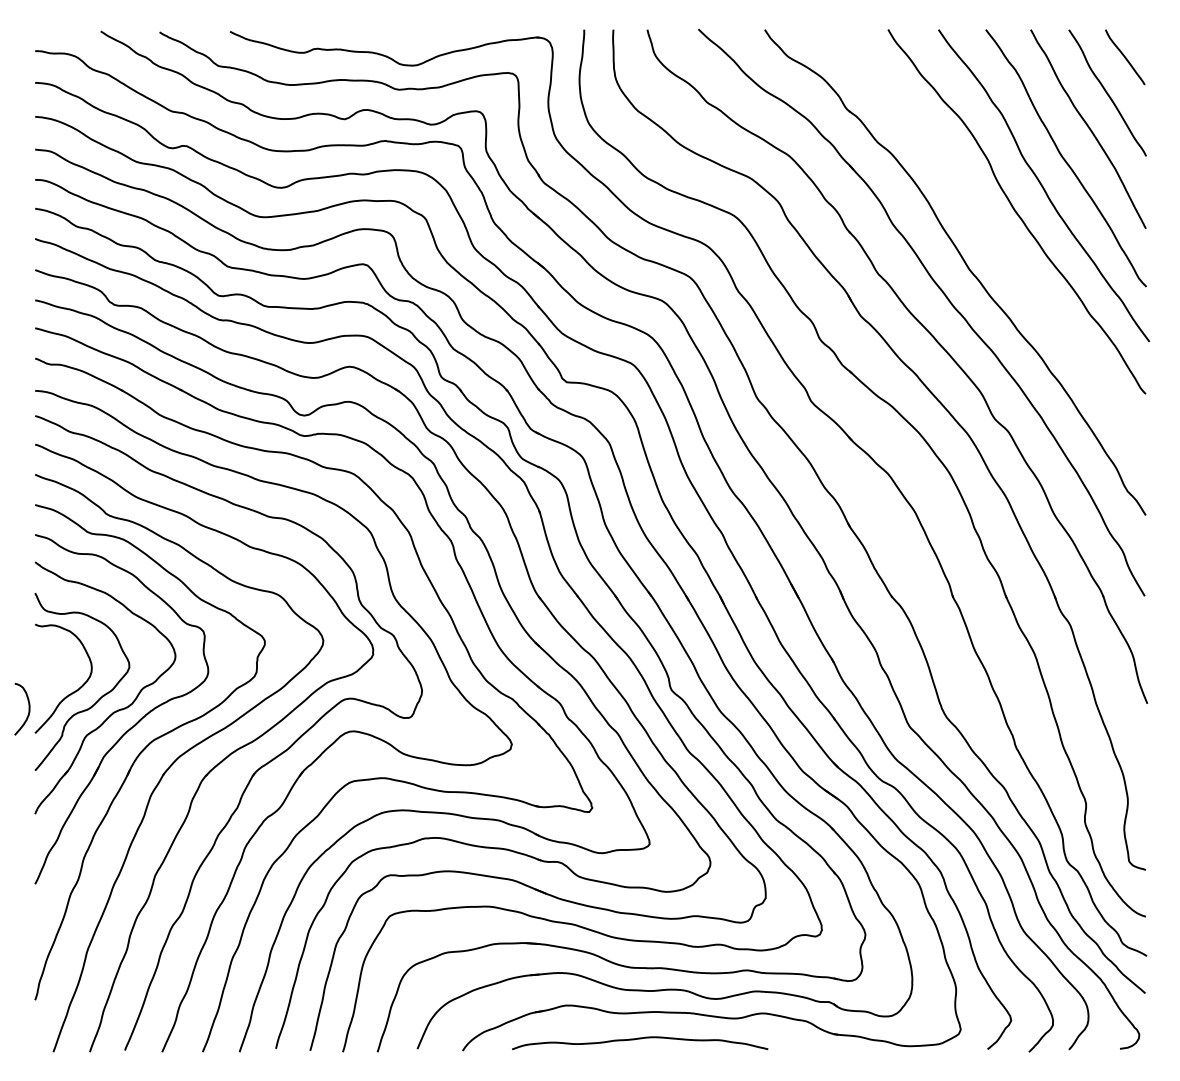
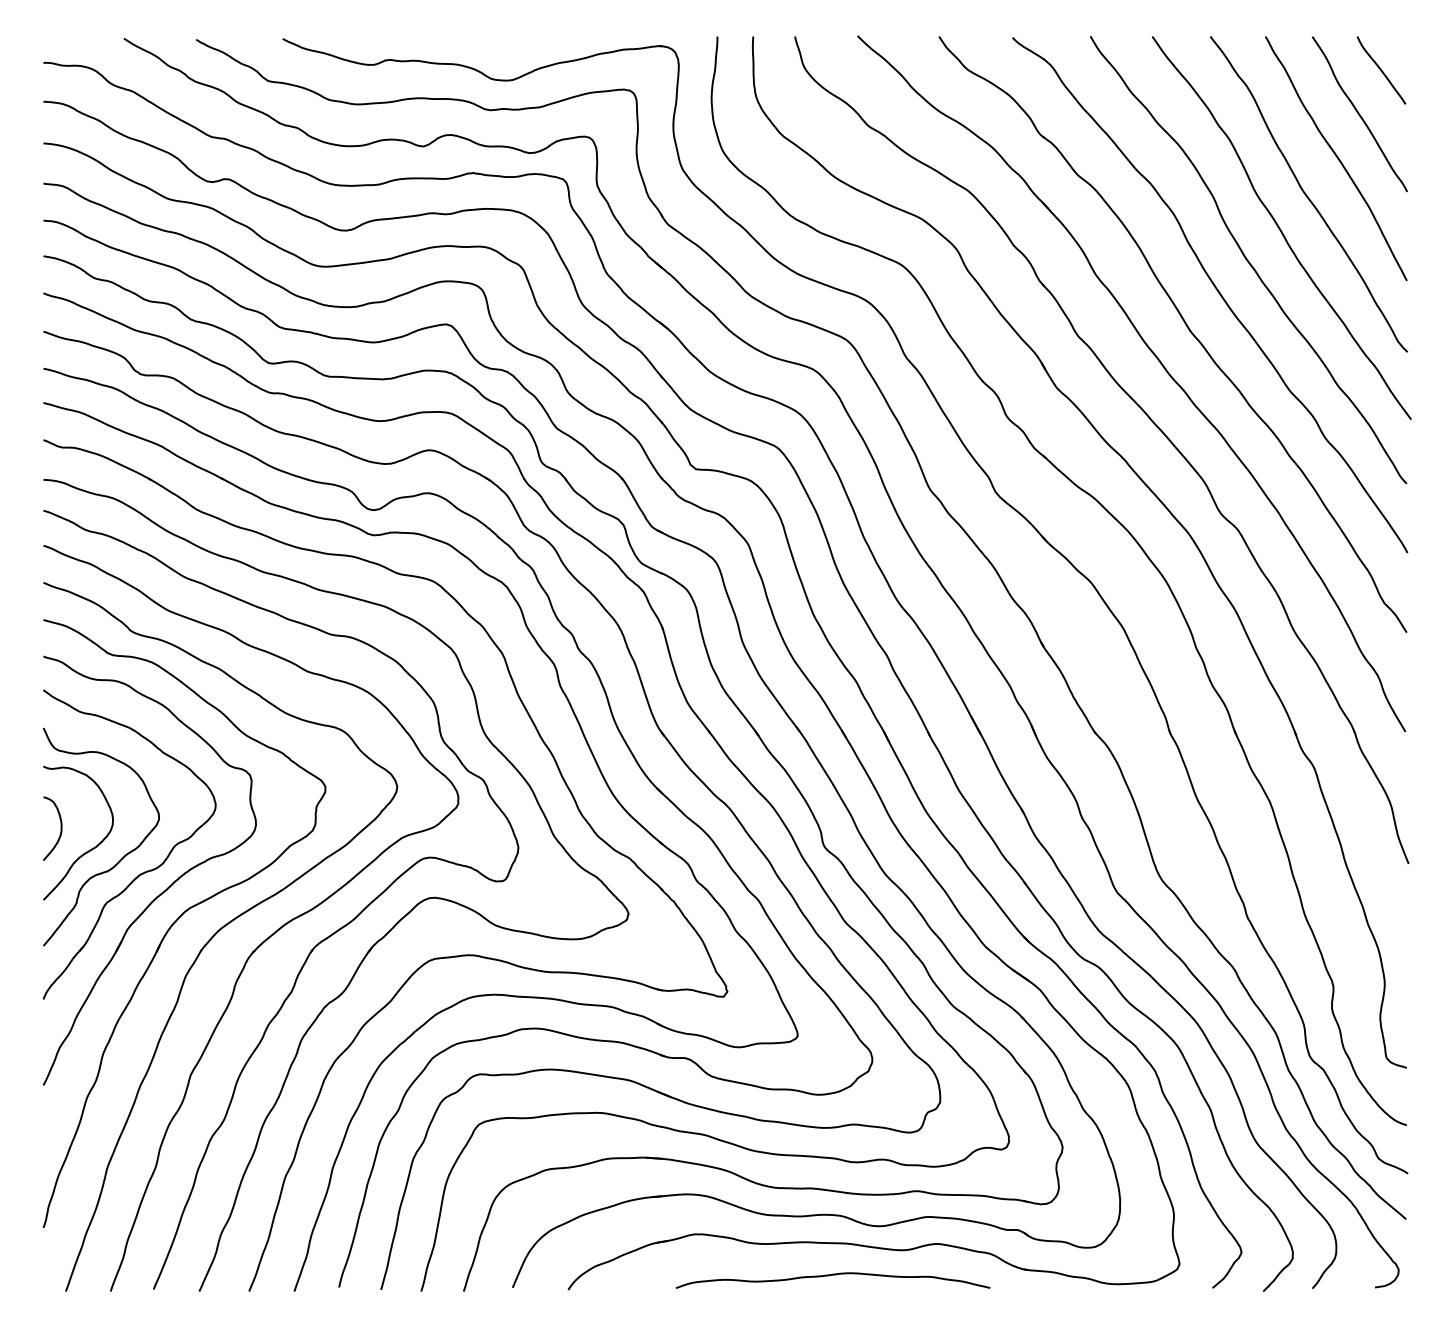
part: (990, 236) -> (1216, 290), added
curve: (28, 709) -> (60, 828), moved
curve: (639, 1039) -> (832, 1275), moved

